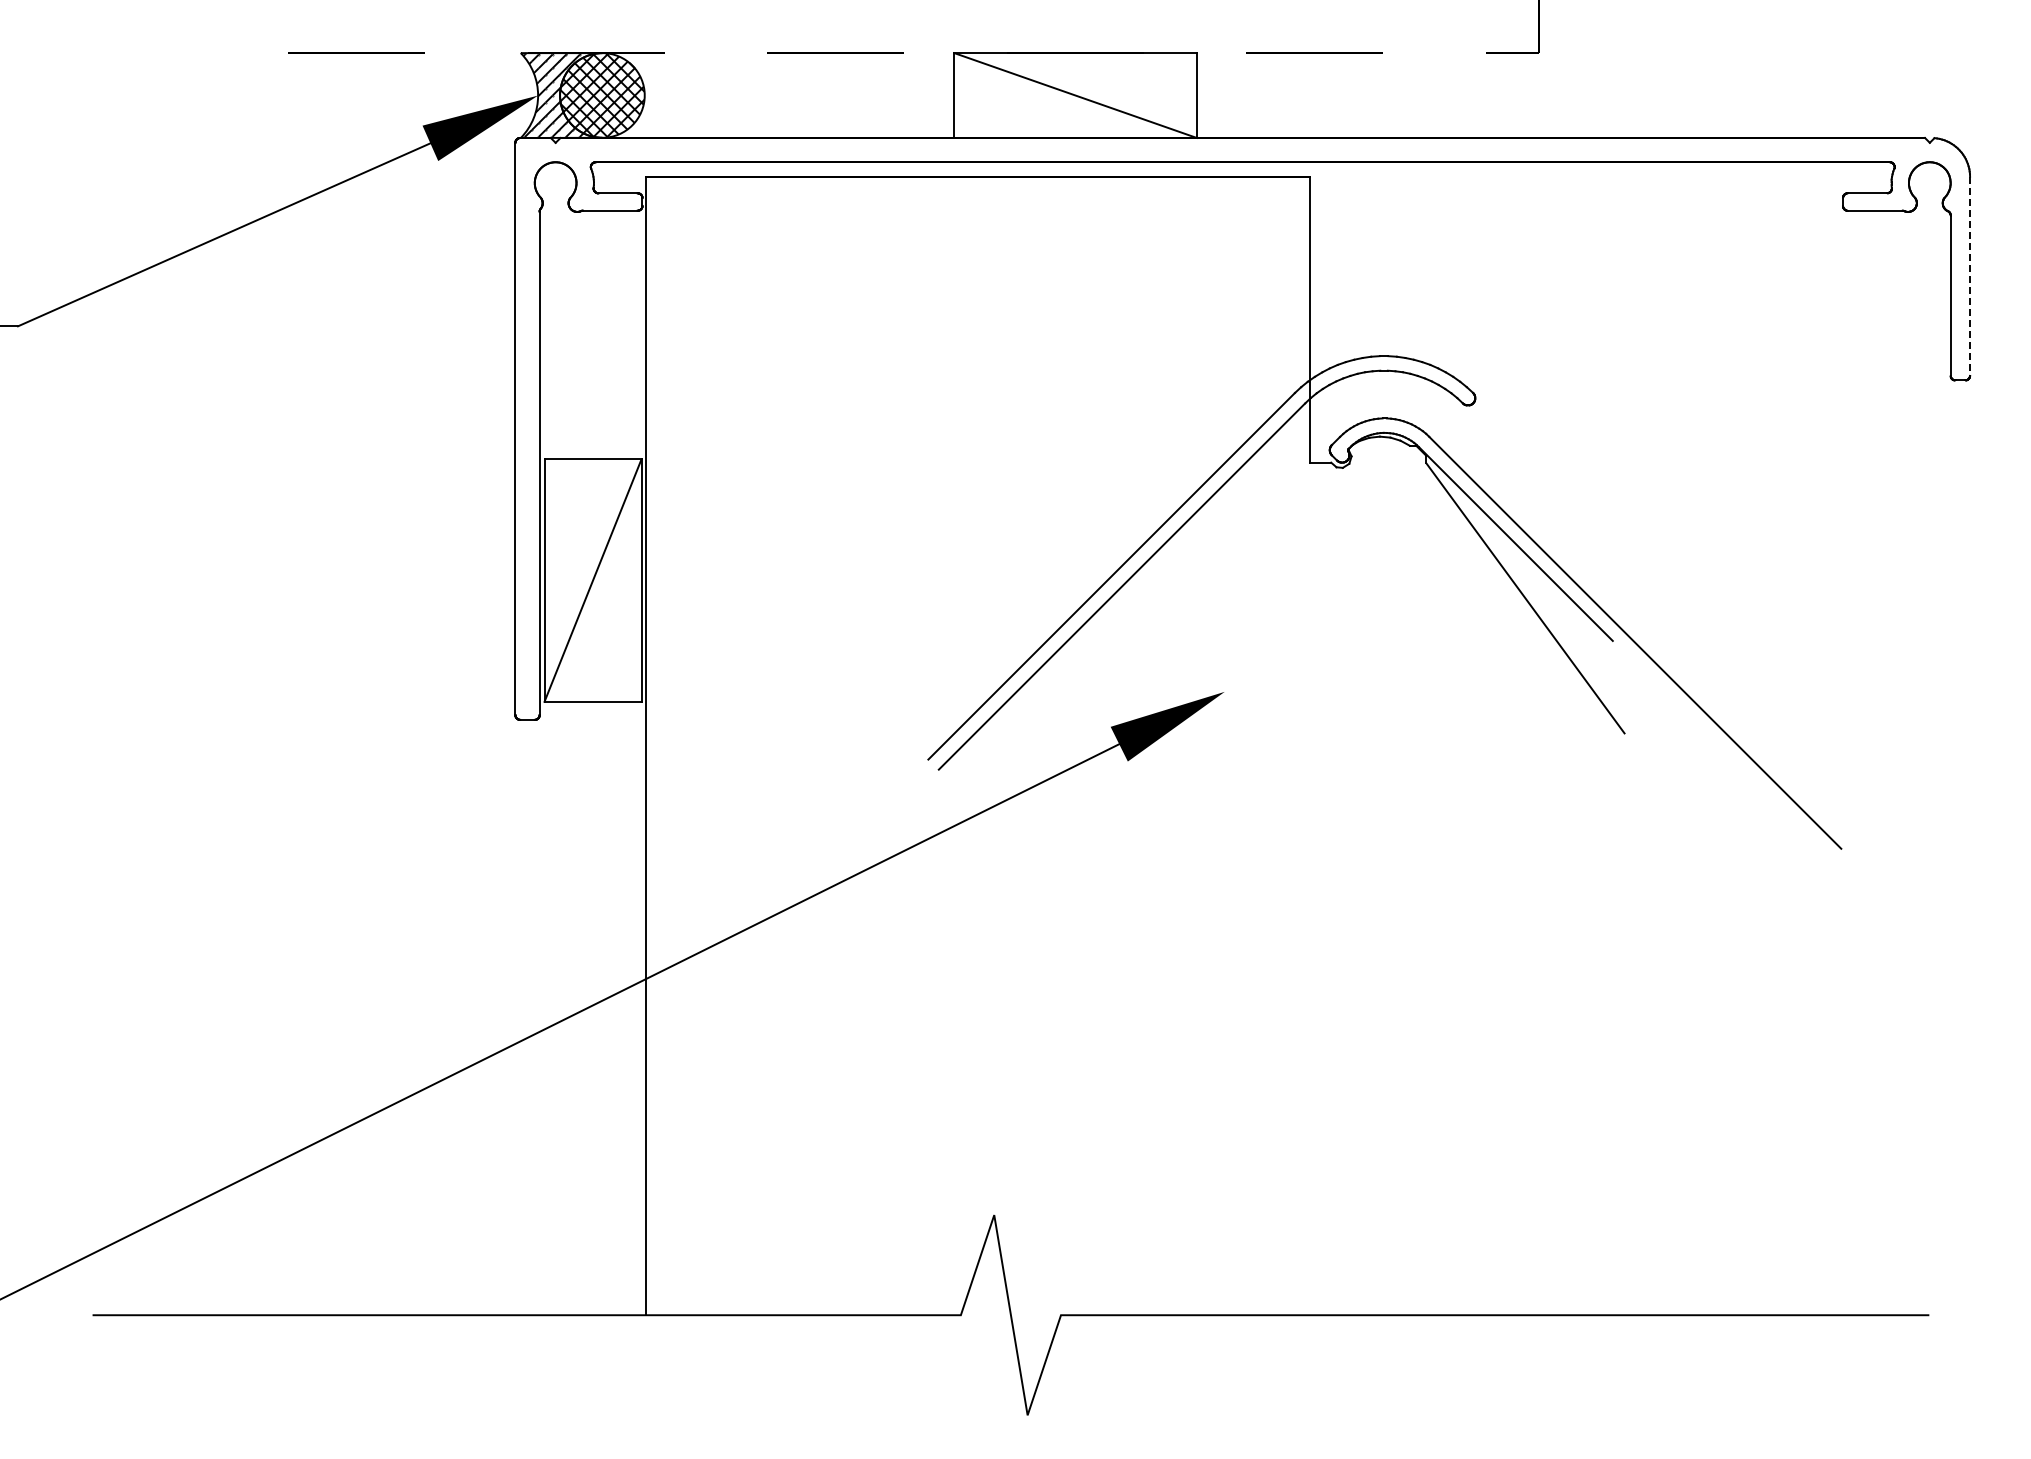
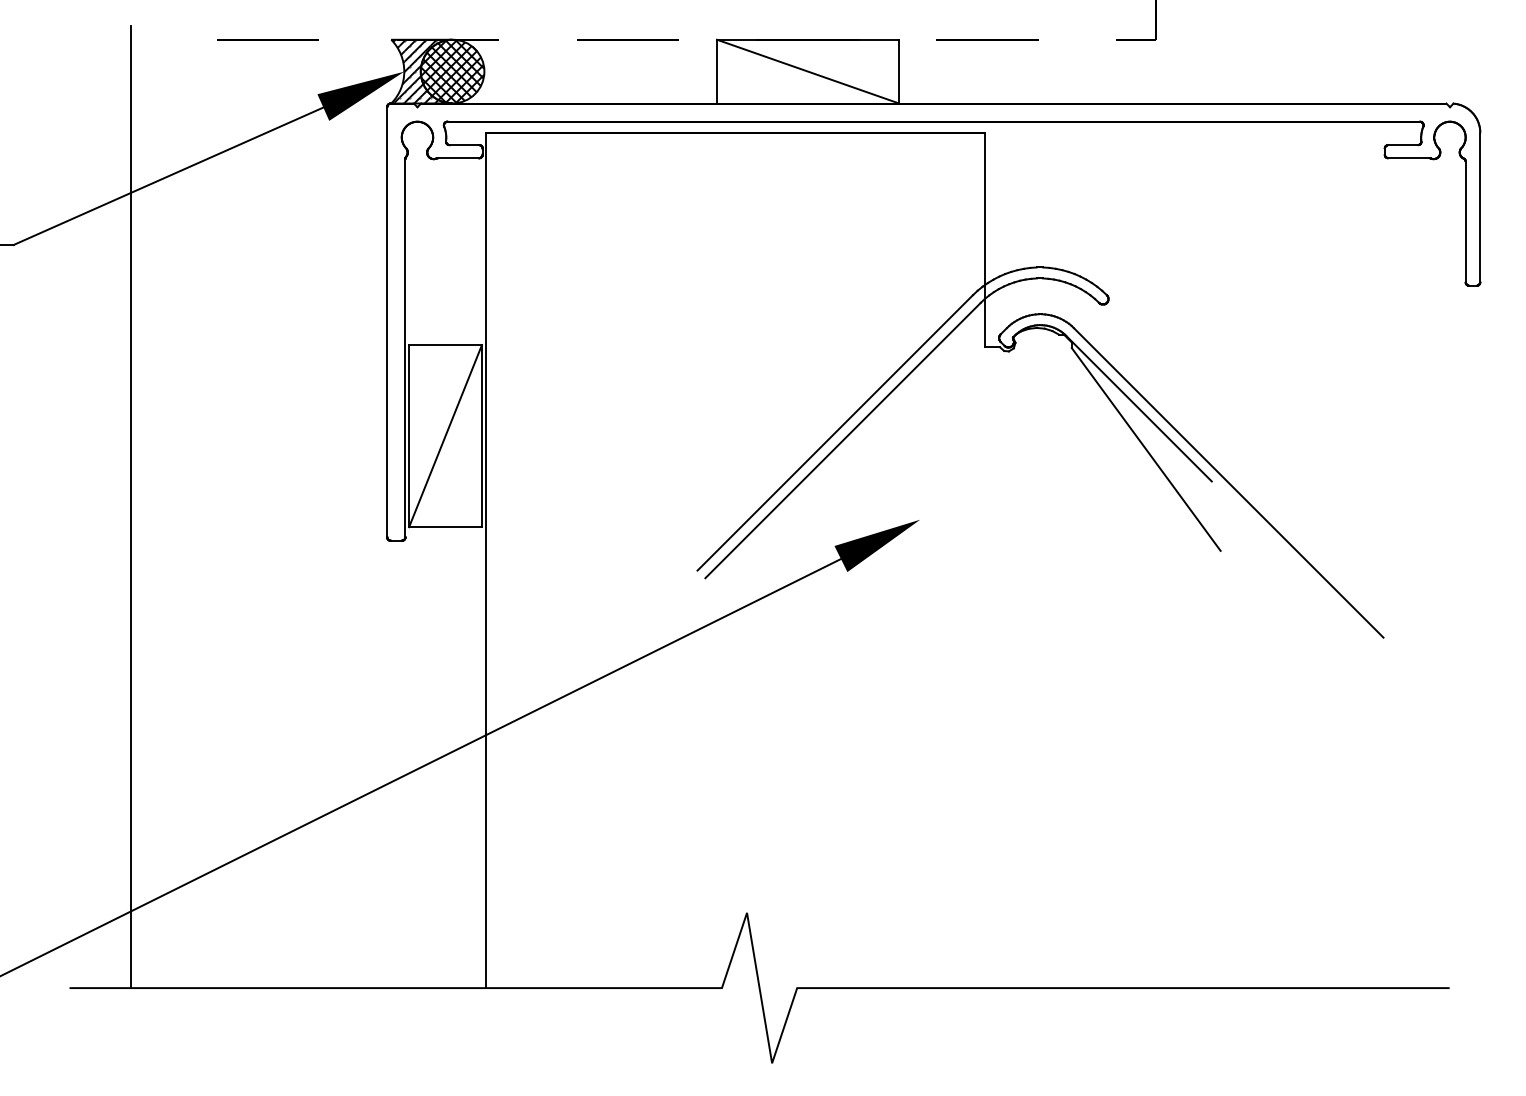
line: (1970, 276) -> (1480, 207), dashed -> solid
line: (173, 674) -> (130, 506), added

